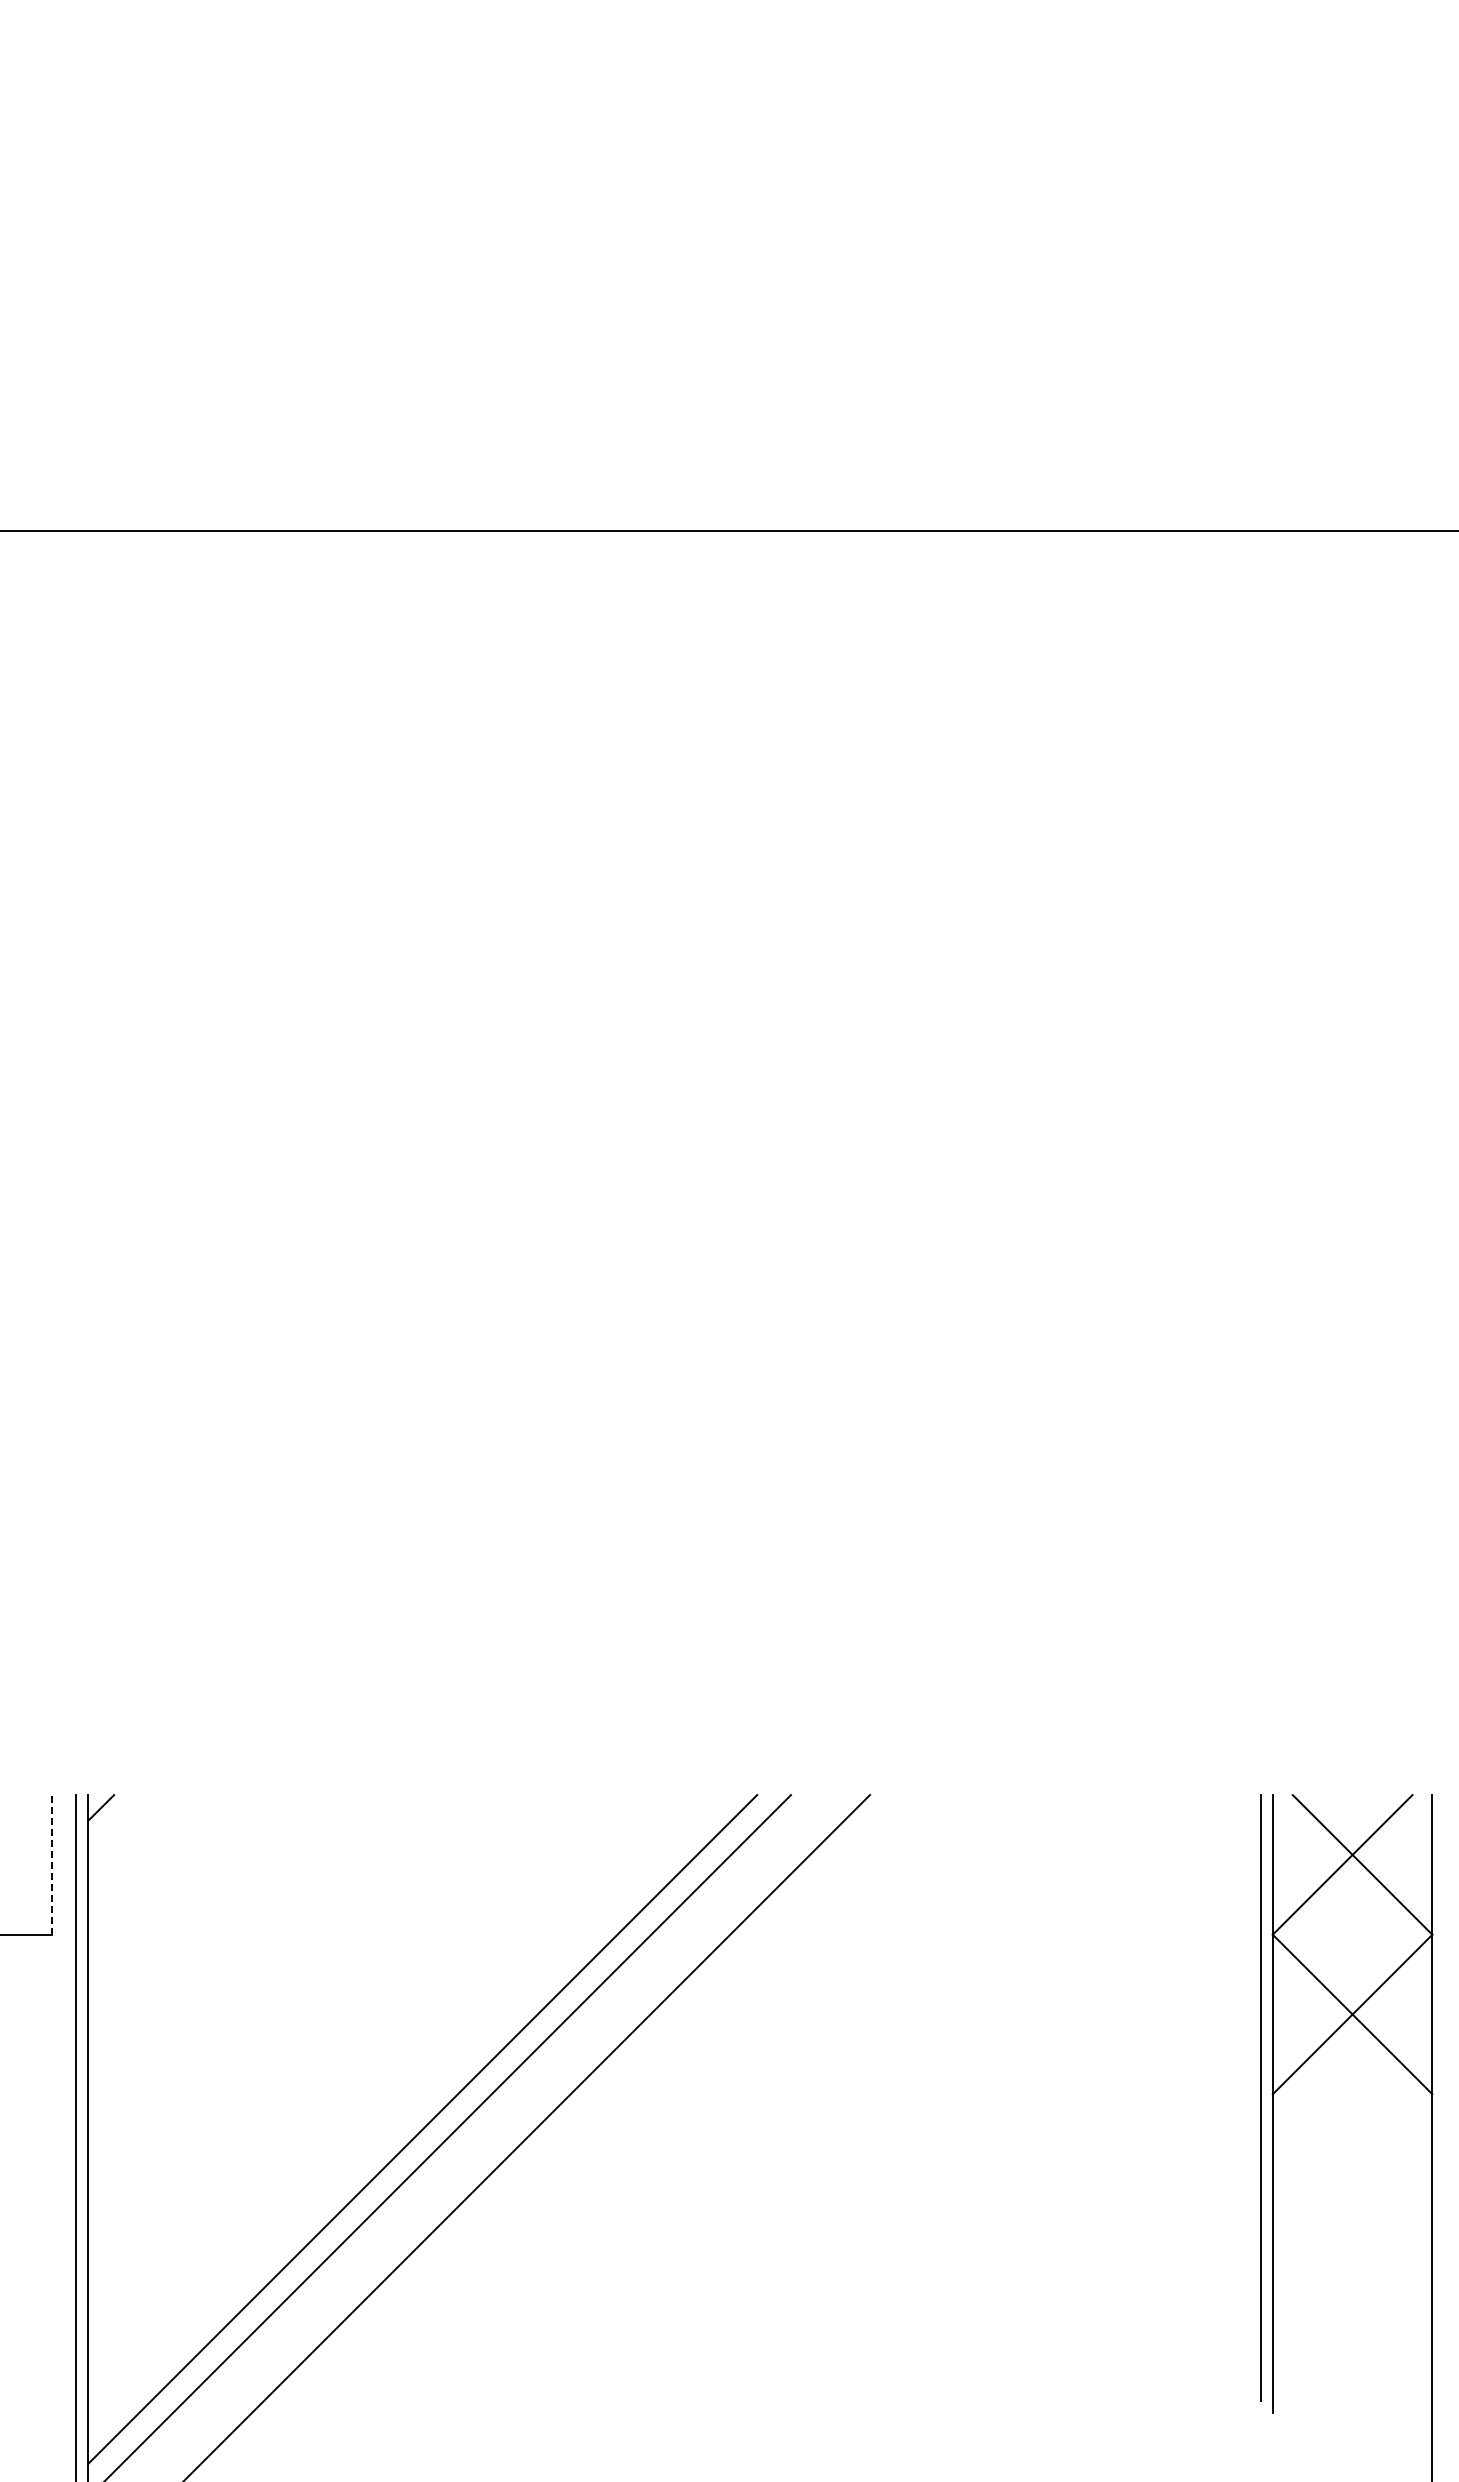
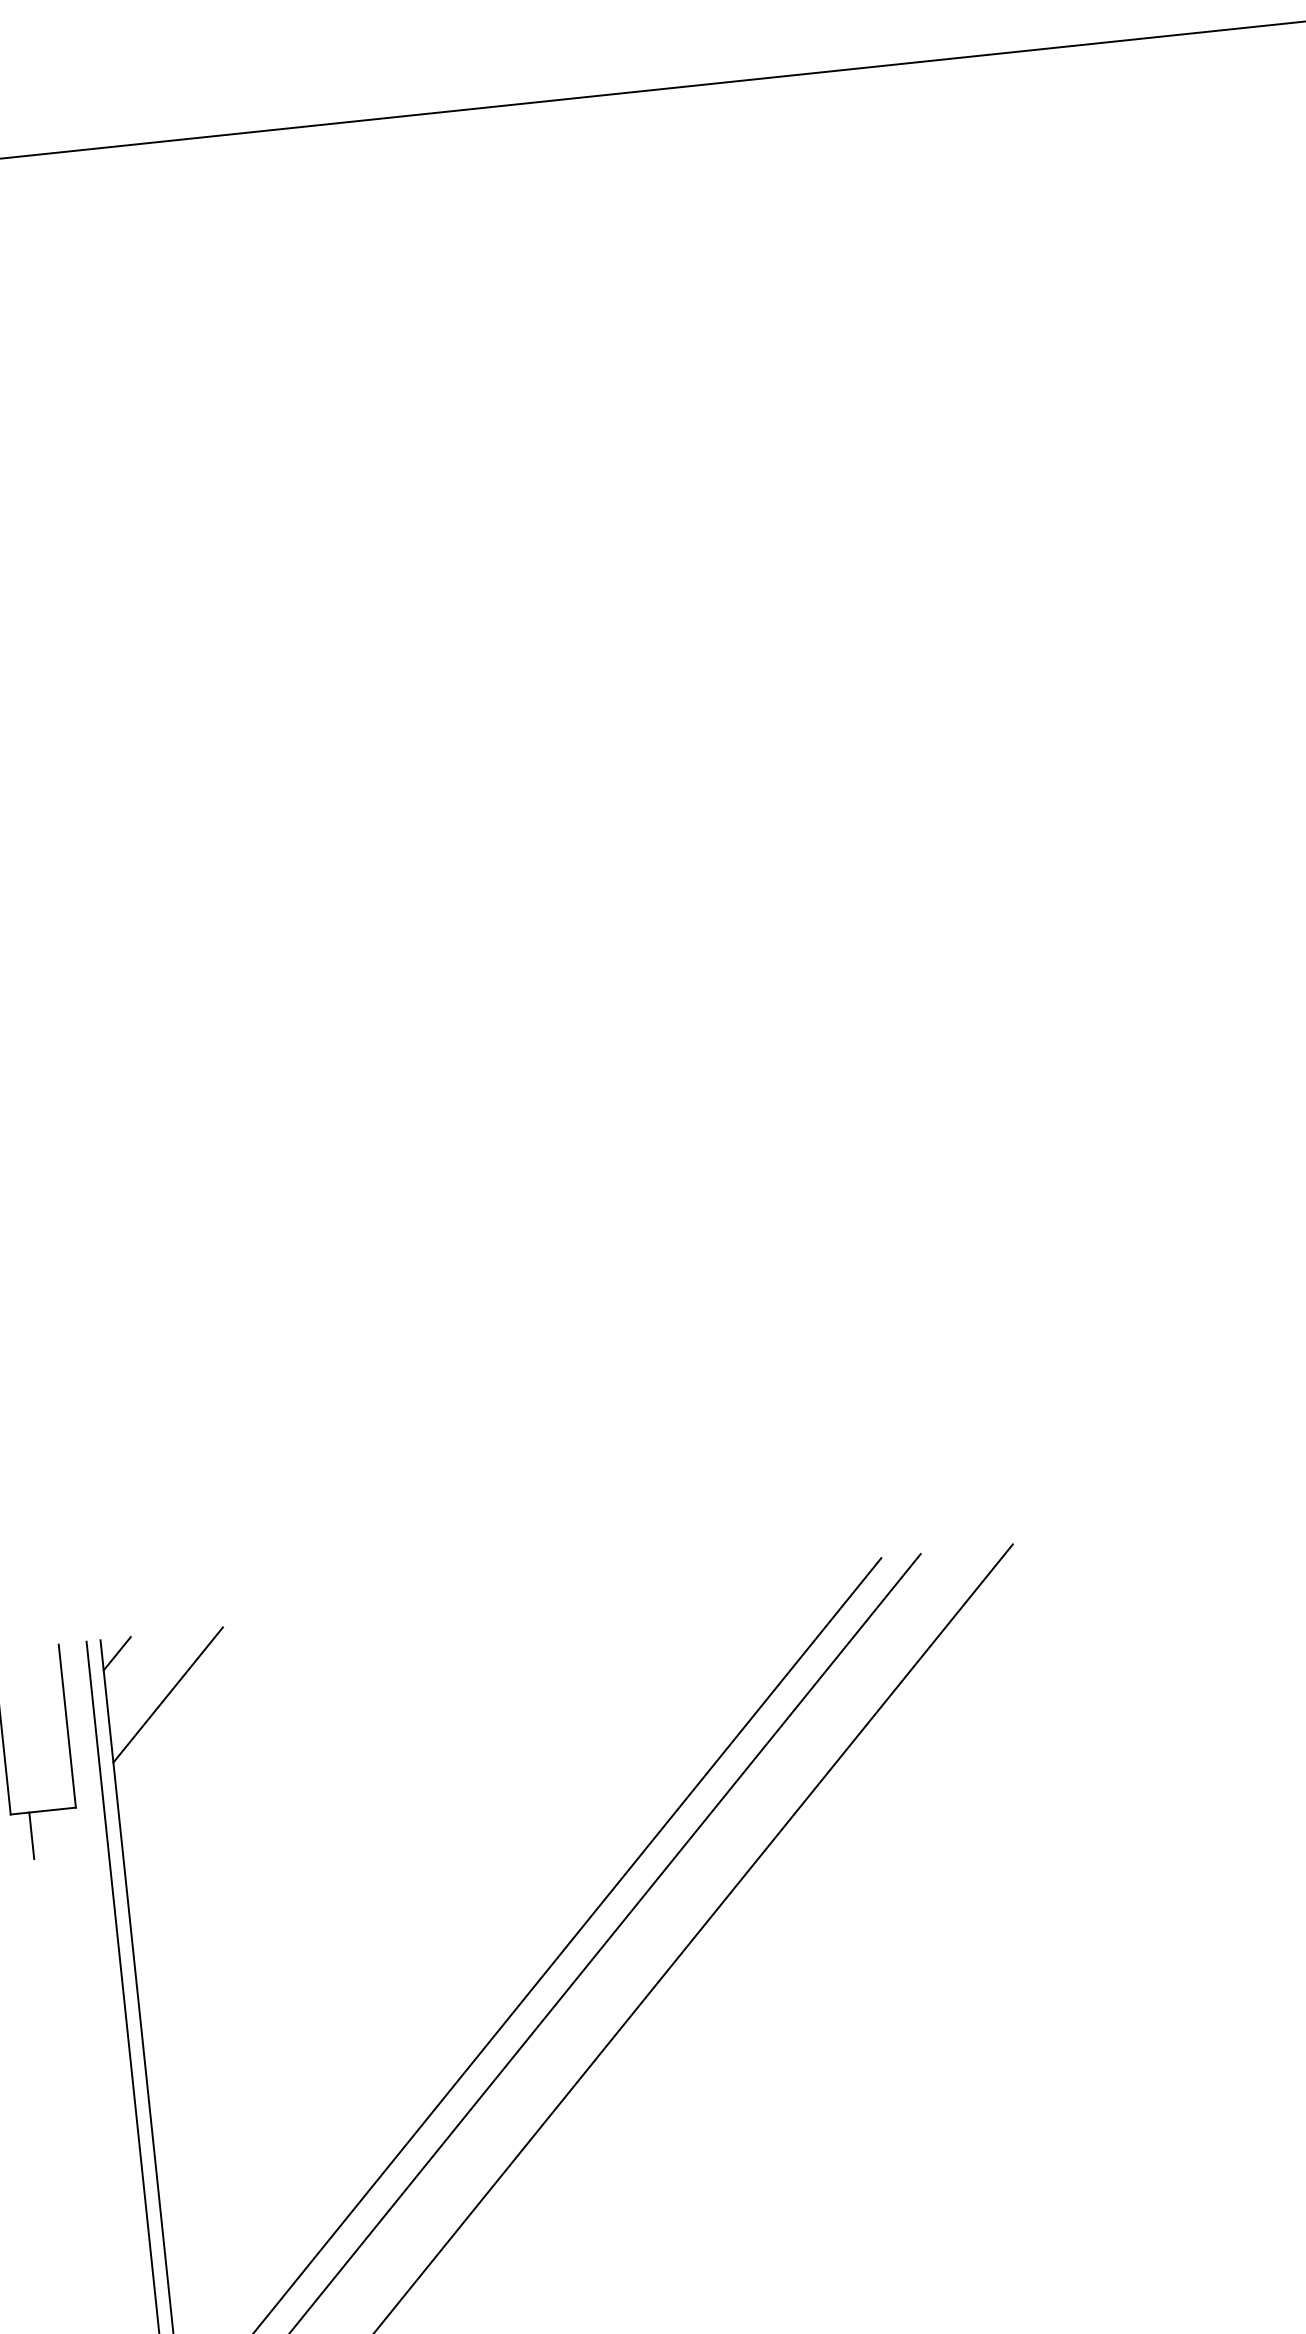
line: (140, 1847) -> (168, 1695), added
line: (52, 1864) -> (67, 1725), dashed -> solid
line: (12, 1954) -> (31, 1835), added

